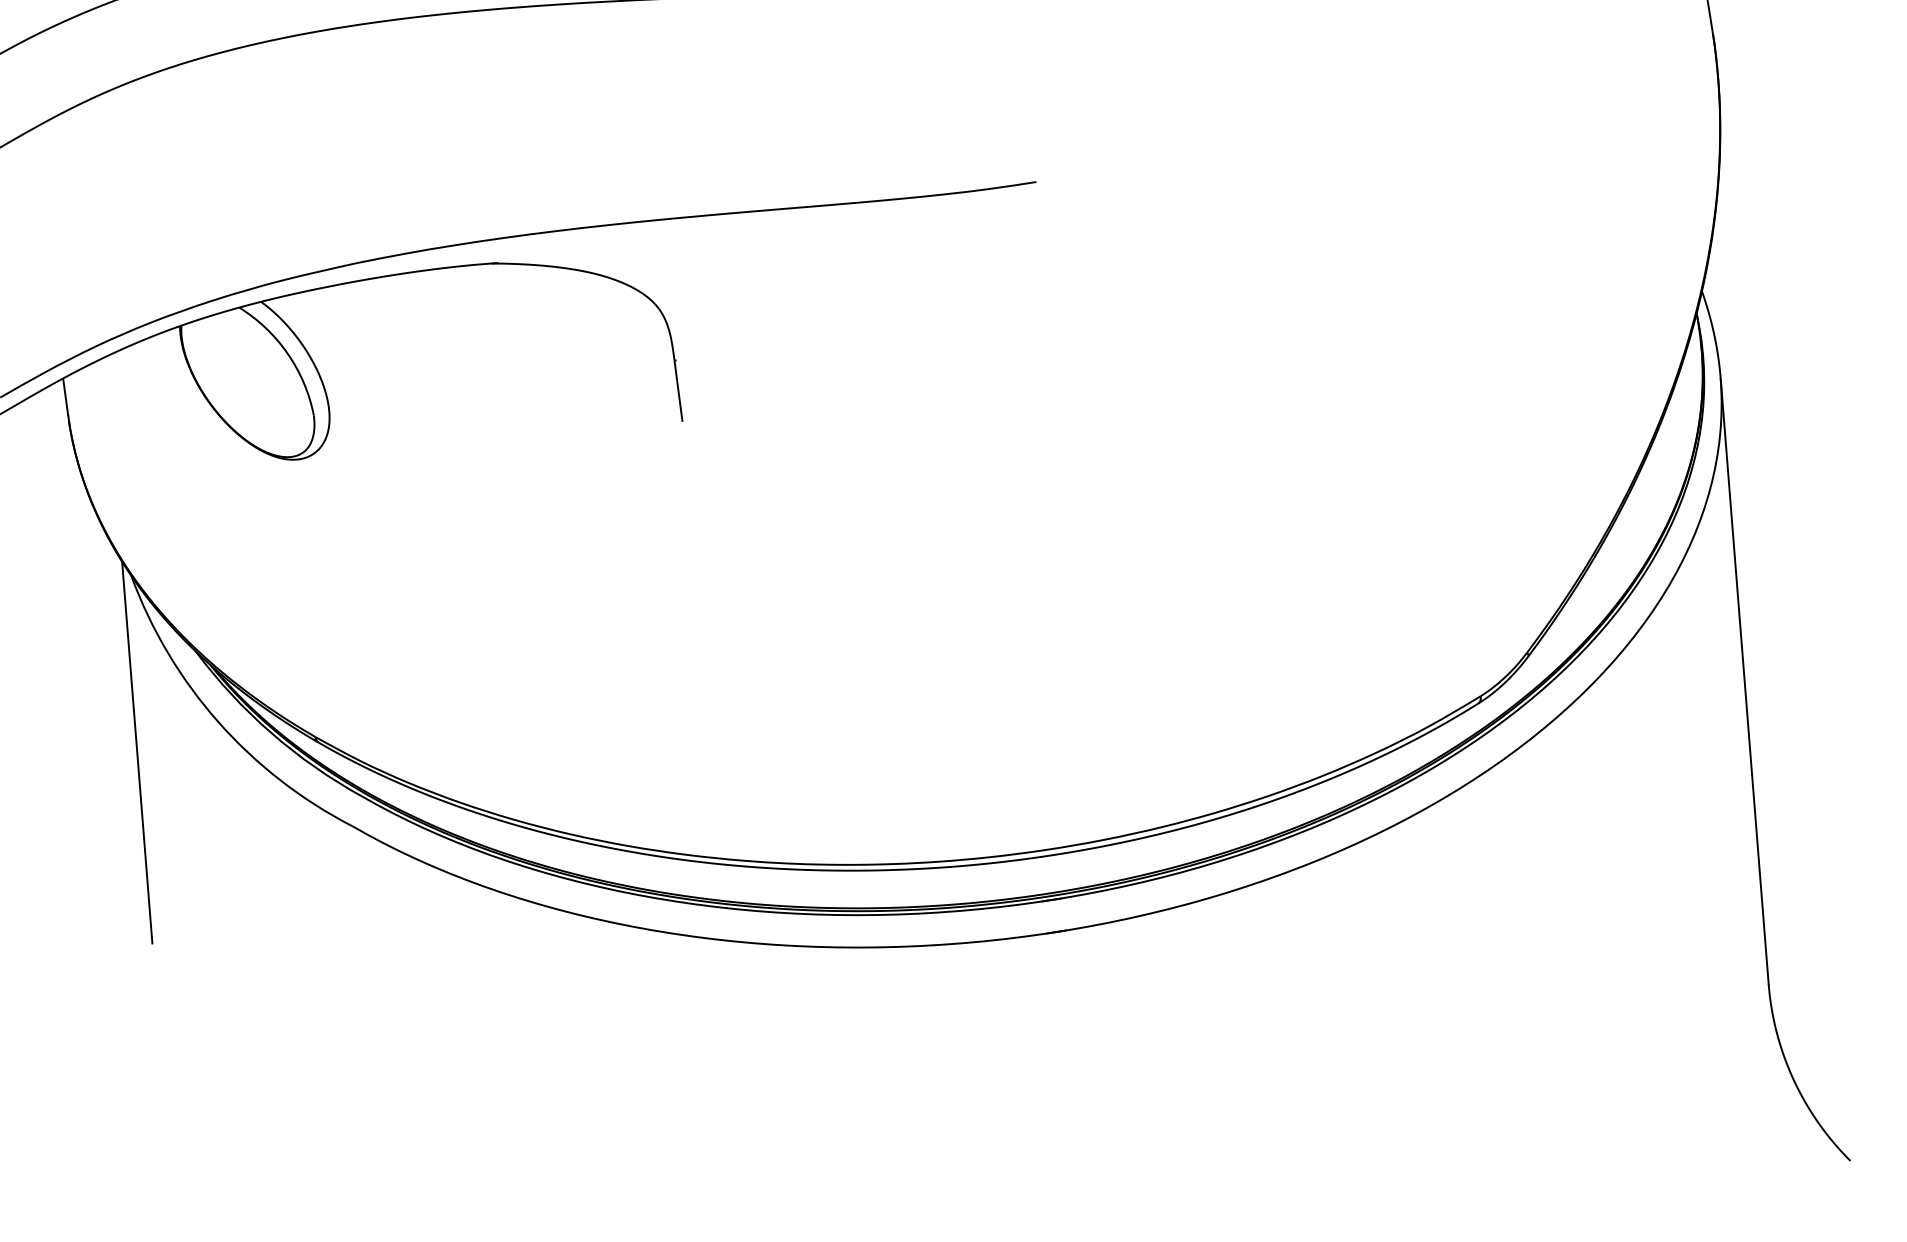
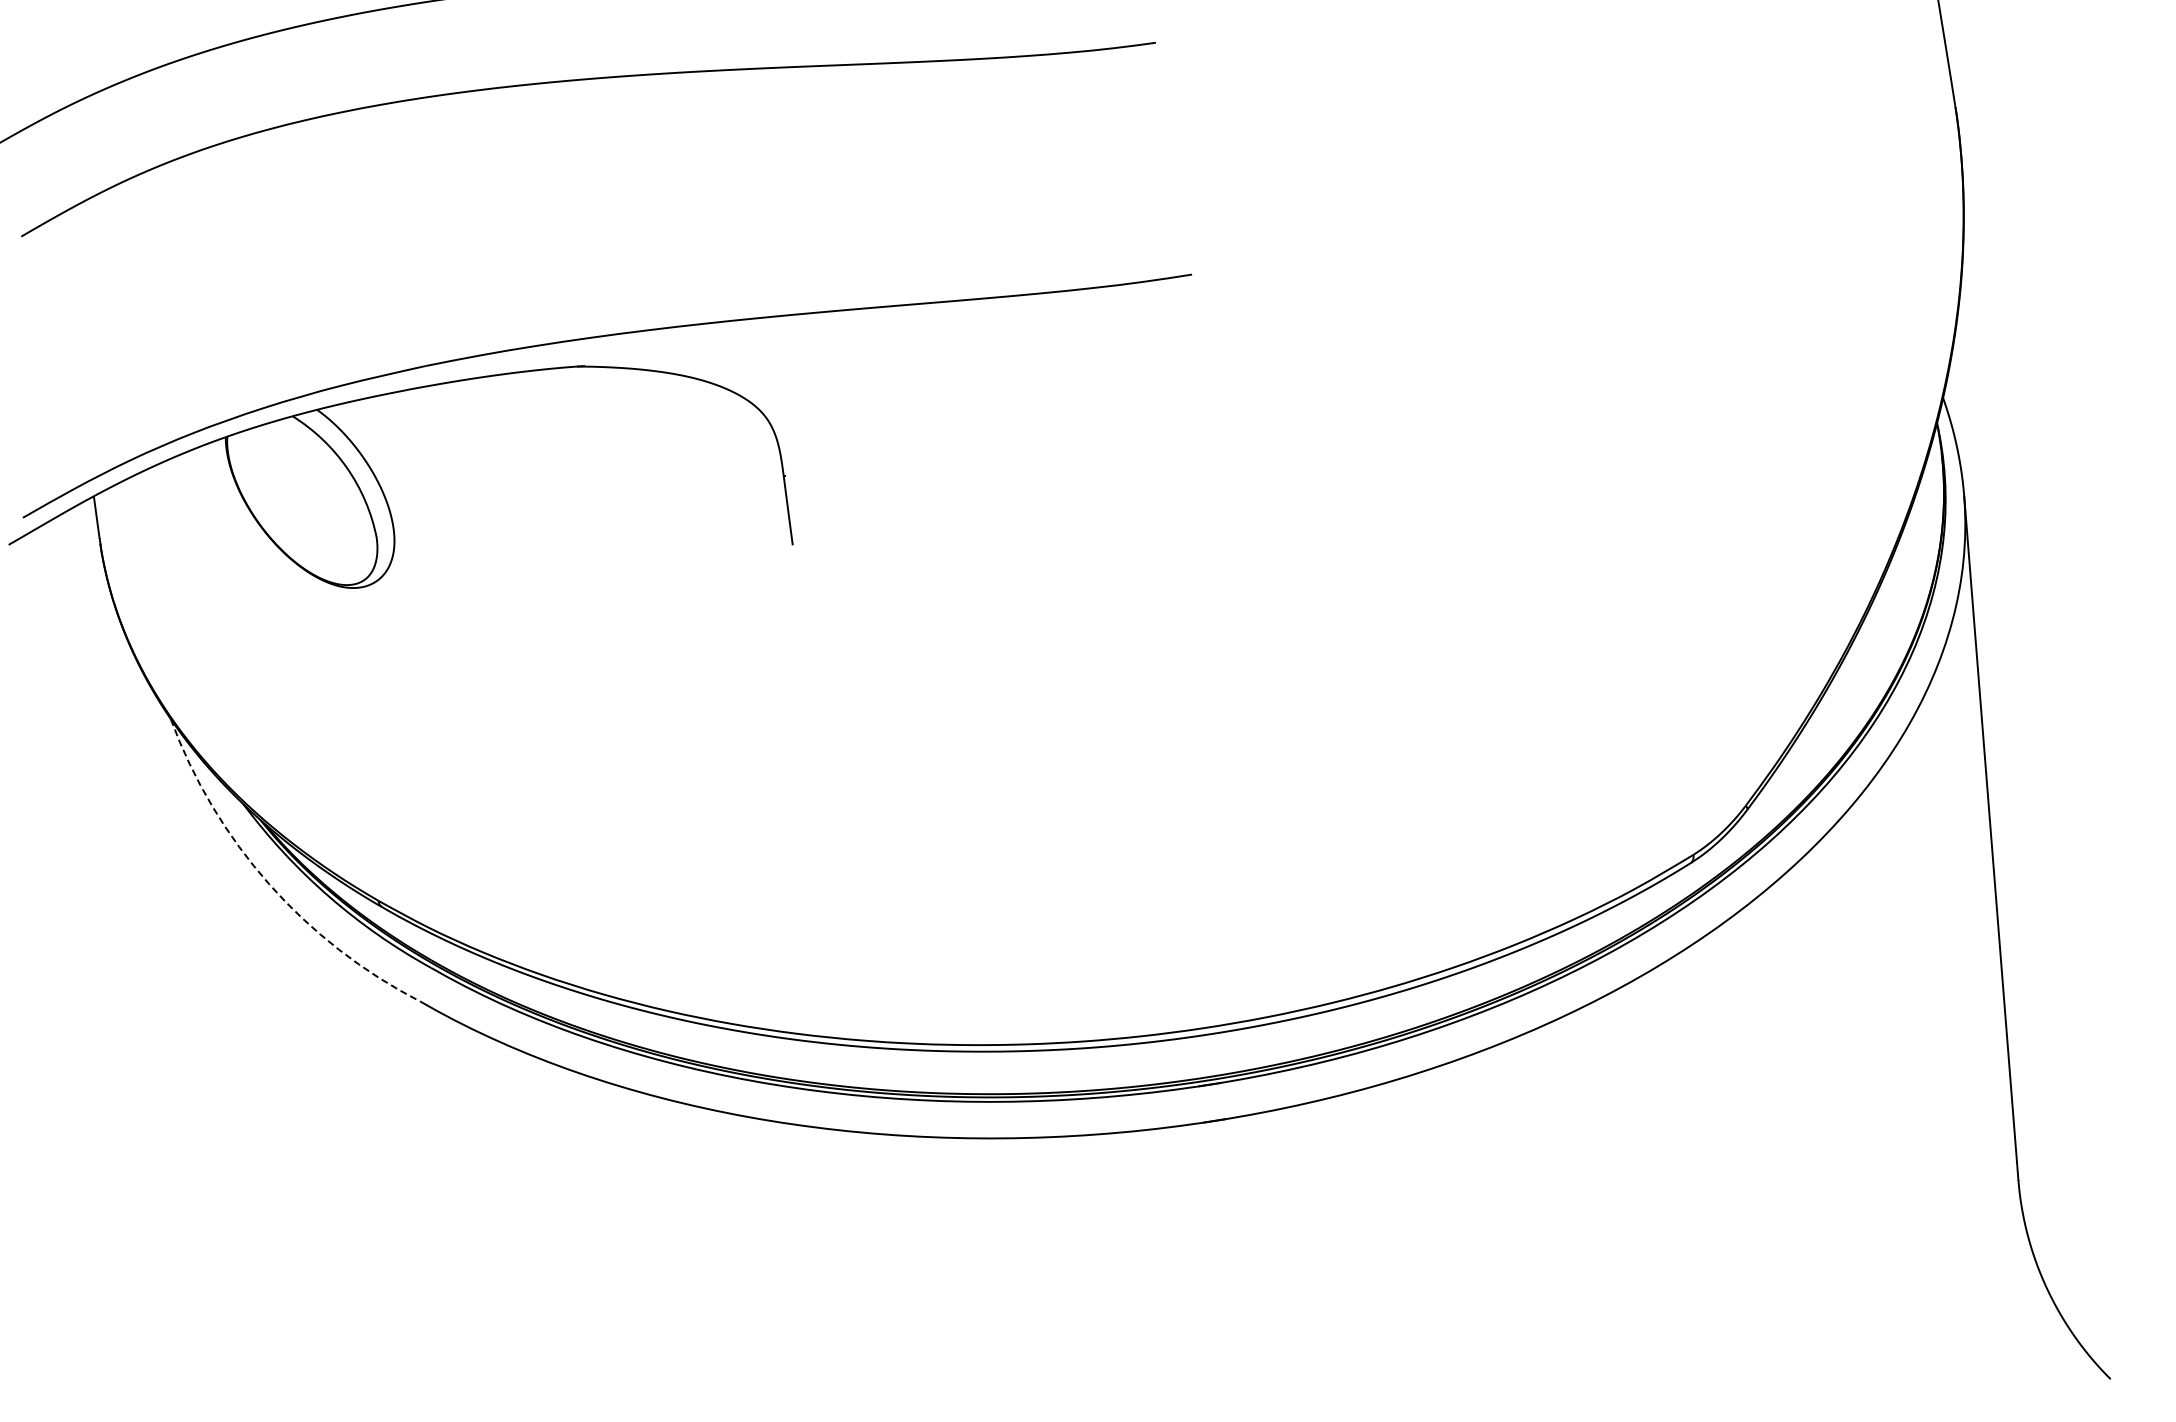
arc: (218, 722) -> (269, 884), solid -> dashed
line: (137, 752) -> (177, 918), removed

